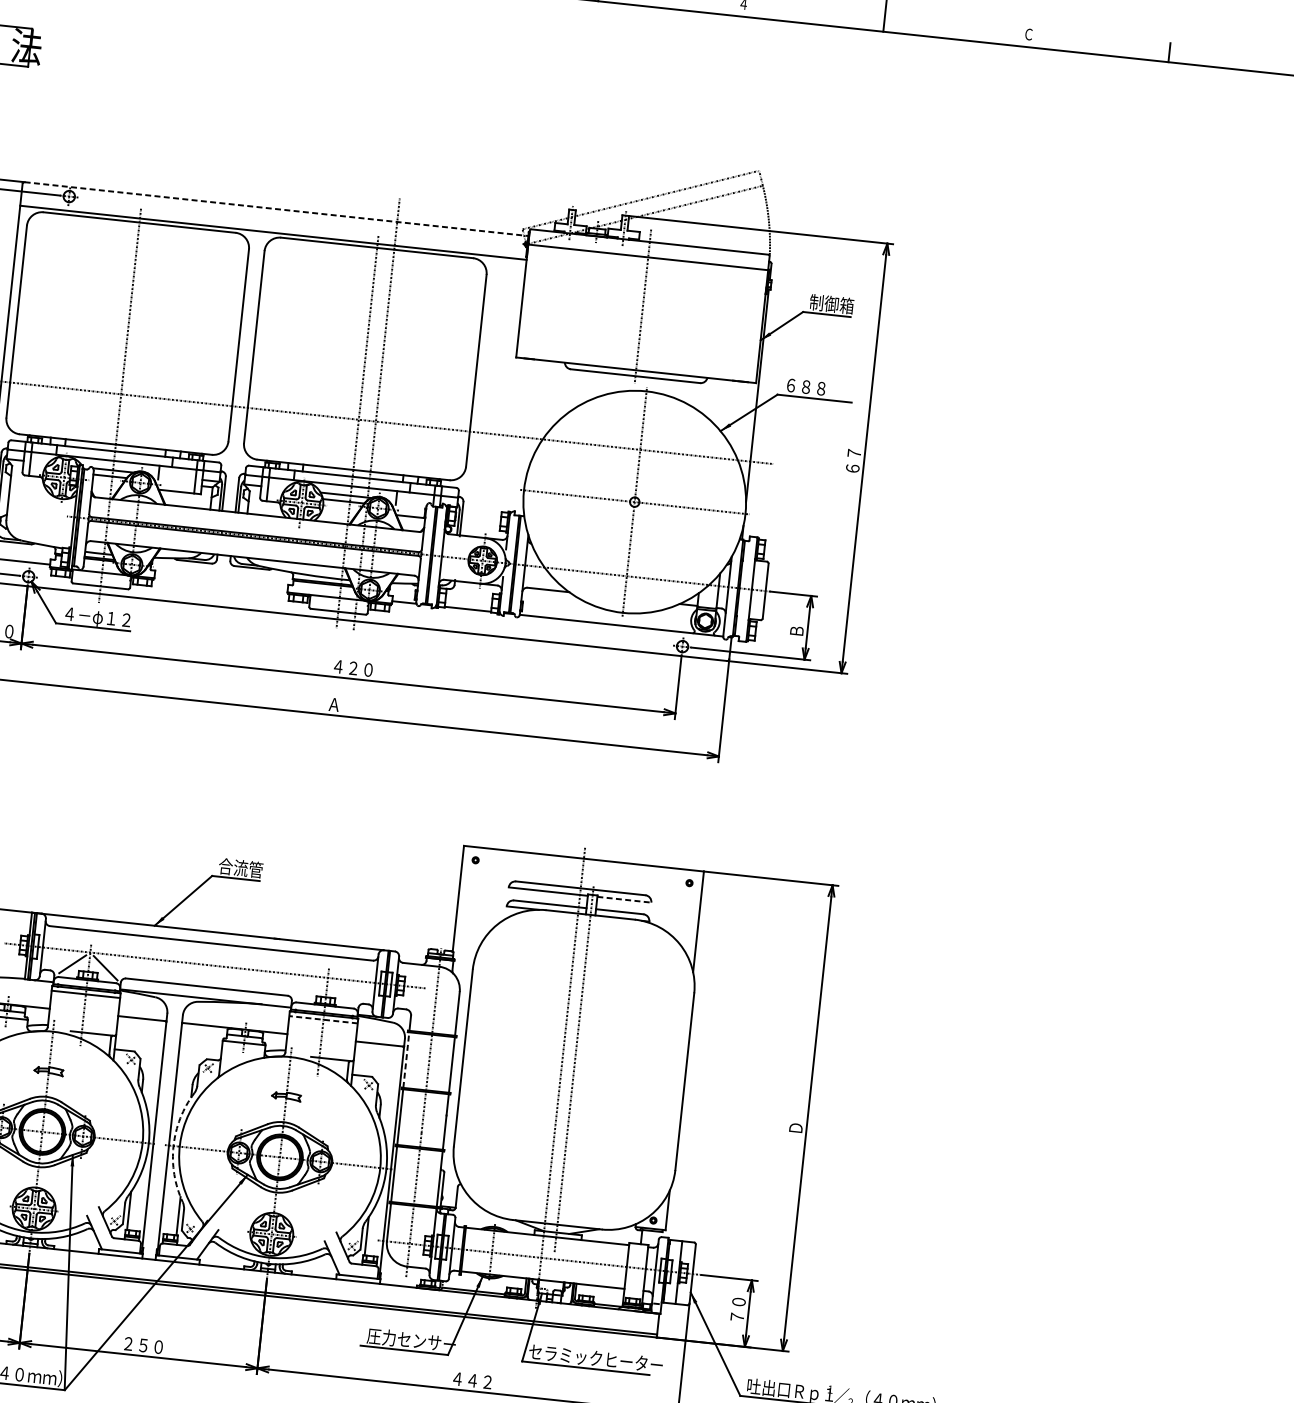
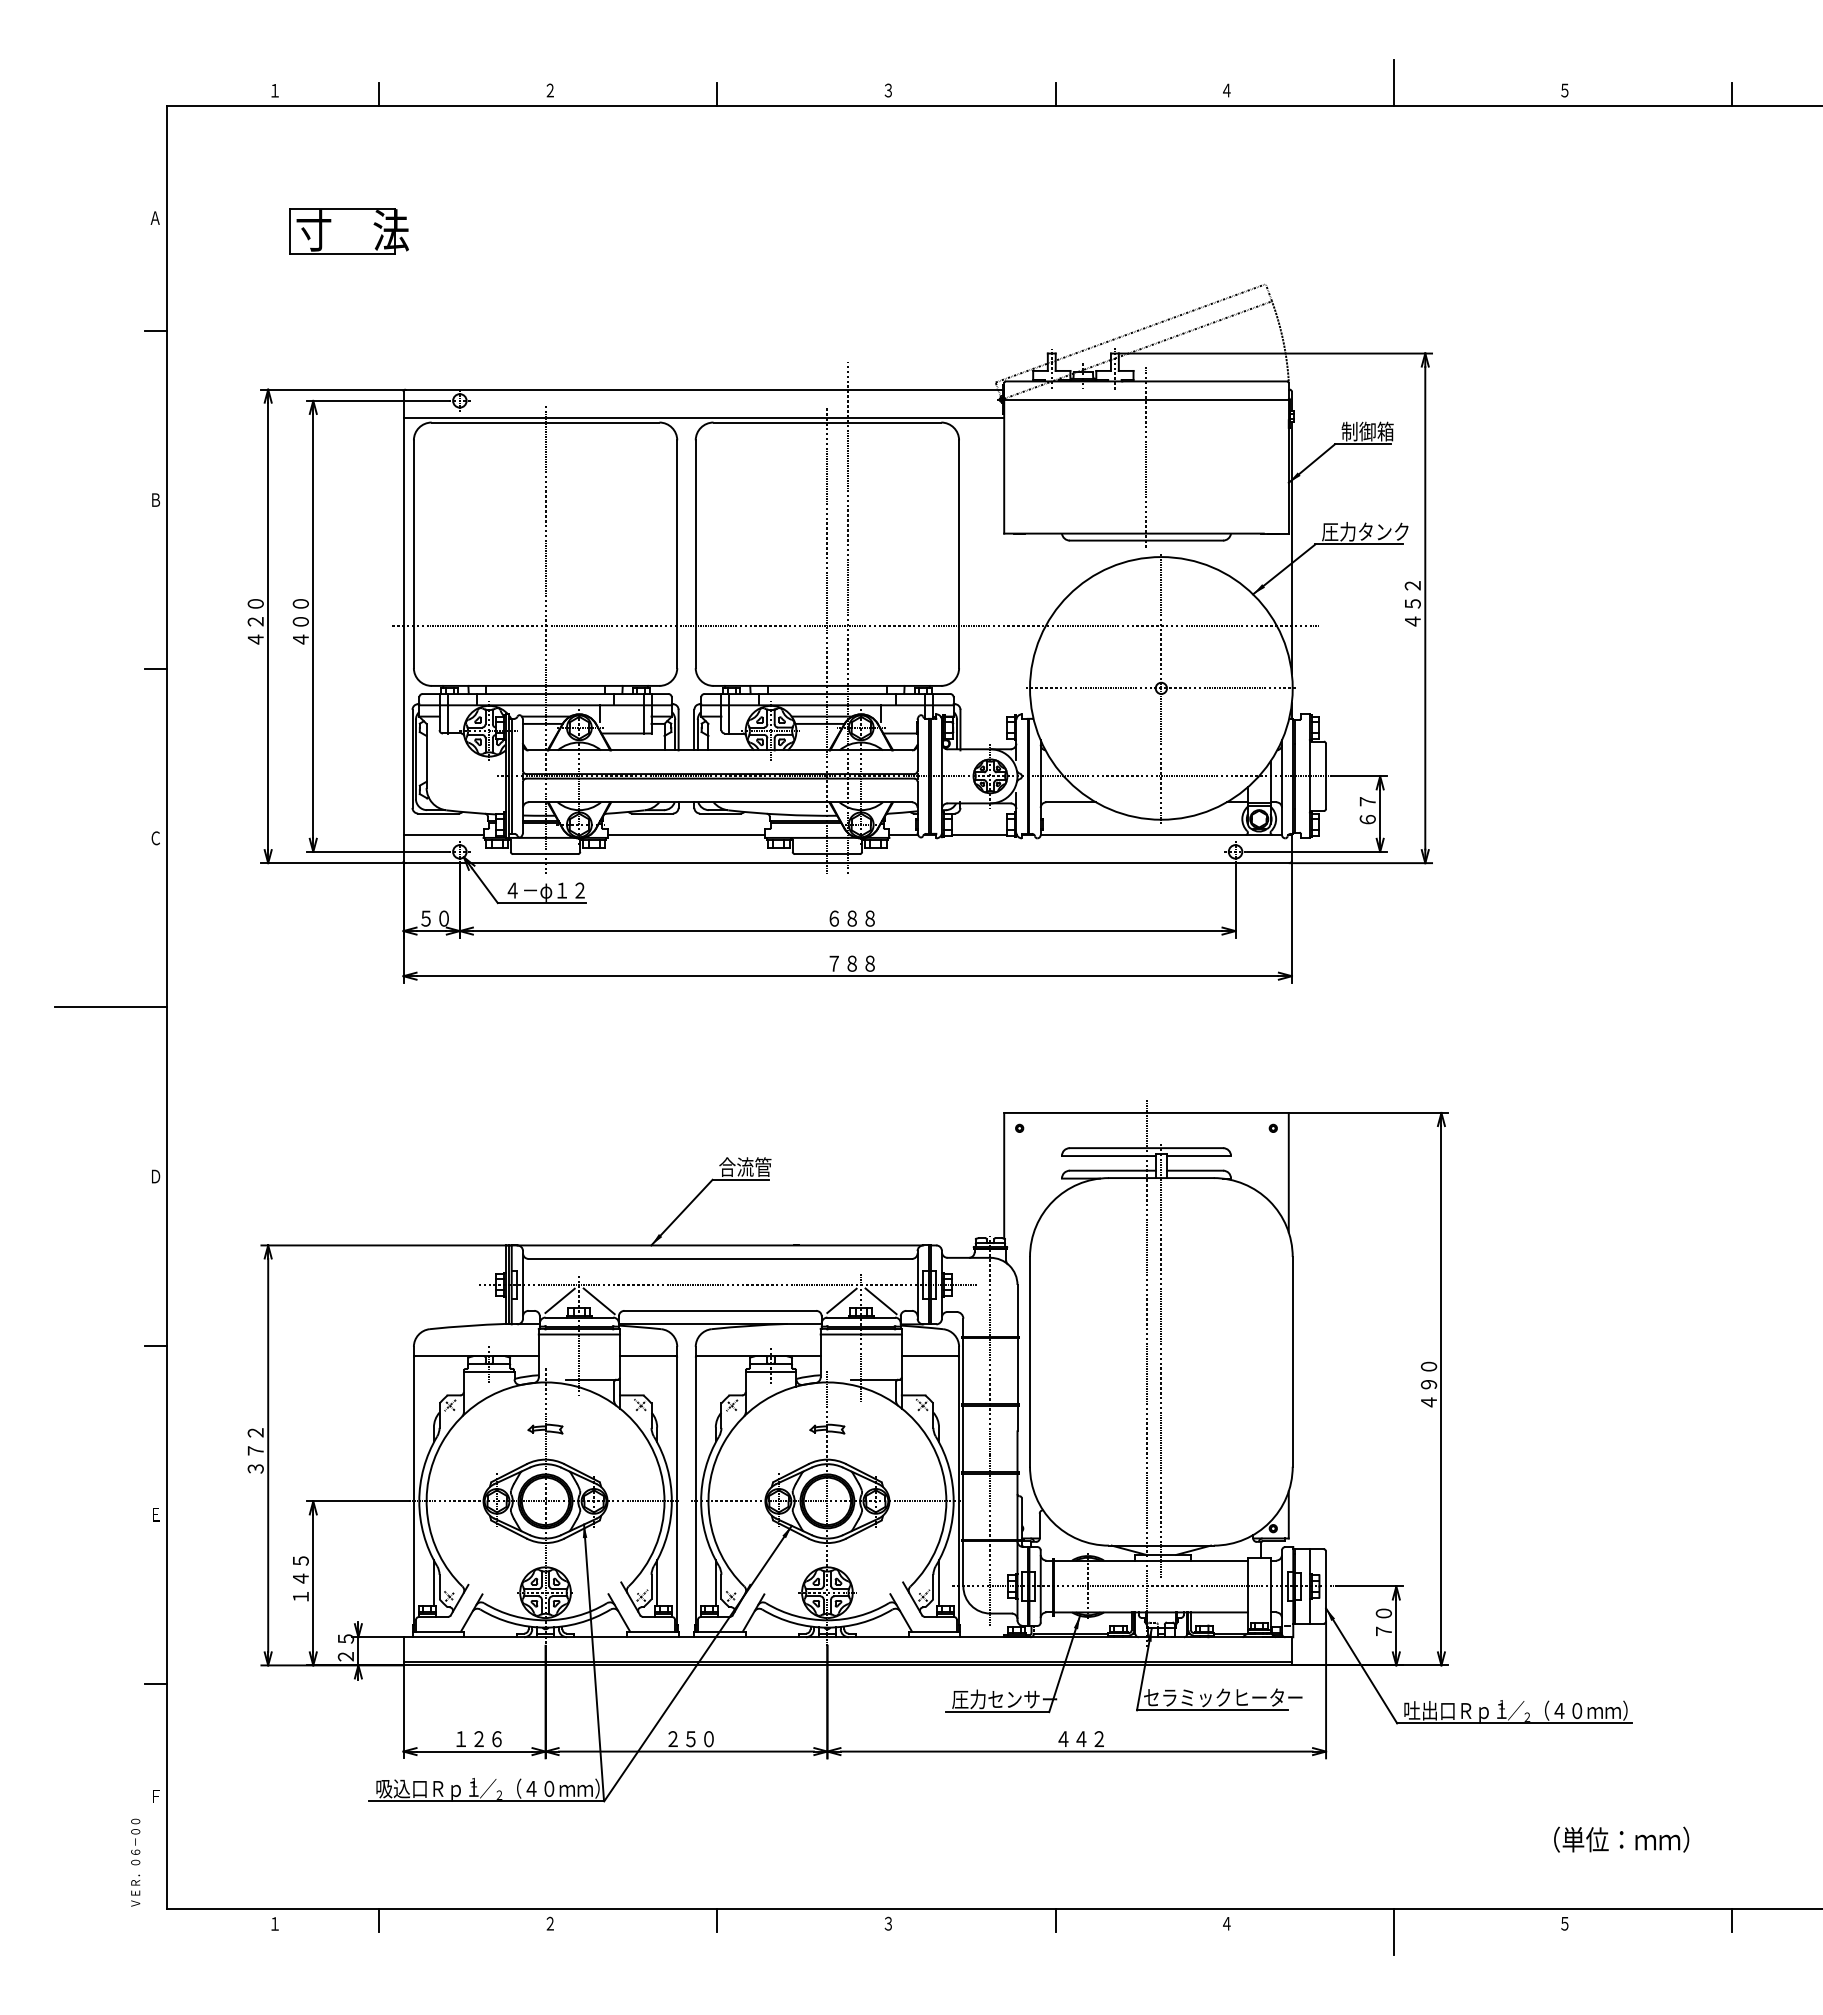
text: (1028, 34) -> (1564, 90), Ｃ -> ５
line: (276, 209) -> (704, 389), dashed -> solid
text: (820, 388) -> (1365, 531), ６８８ -> 圧力タンク
text: (854, 453) -> (1412, 603), ６７ -> ４５２
line: (221, 582) -> (686, 834), added
text: (797, 623) -> (1367, 810), Ｂ -> ６７
text: (352, 668) -> (851, 918), ４２０ -> ６８８
text: (348, 706) -> (851, 963), Ａ -> ７８８
line: (624, 900) -> (1199, 1156), dashed -> solid
line: (309, 989) -> (841, 1300), added
line: (342, 993) -> (880, 1301), added
line: (323, 1019) -> (861, 1334), dashed -> solid
line: (406, 1060) -> (963, 1371), dashed -> solid
text: (798, 1113) -> (1429, 1384), Ｄ -> ４９０
arc: (173, 1146) -> (701, 1501), dashed -> solid

